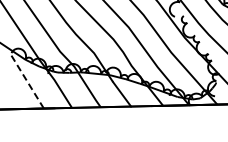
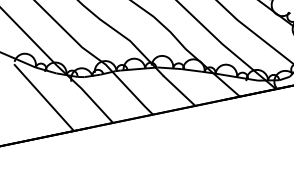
line: (27, 81) -> (44, 97), dashed -> solid

